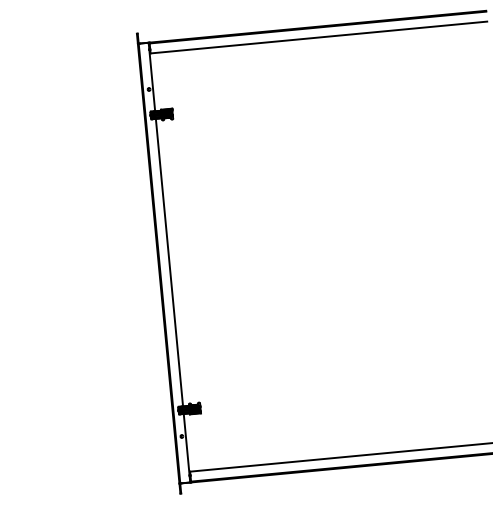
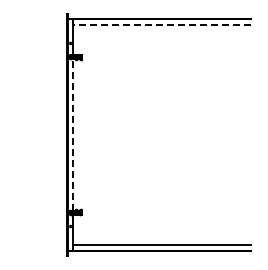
line: (319, 37) -> (162, 24), solid -> dashed
line: (168, 263) -> (72, 135), solid -> dashed

